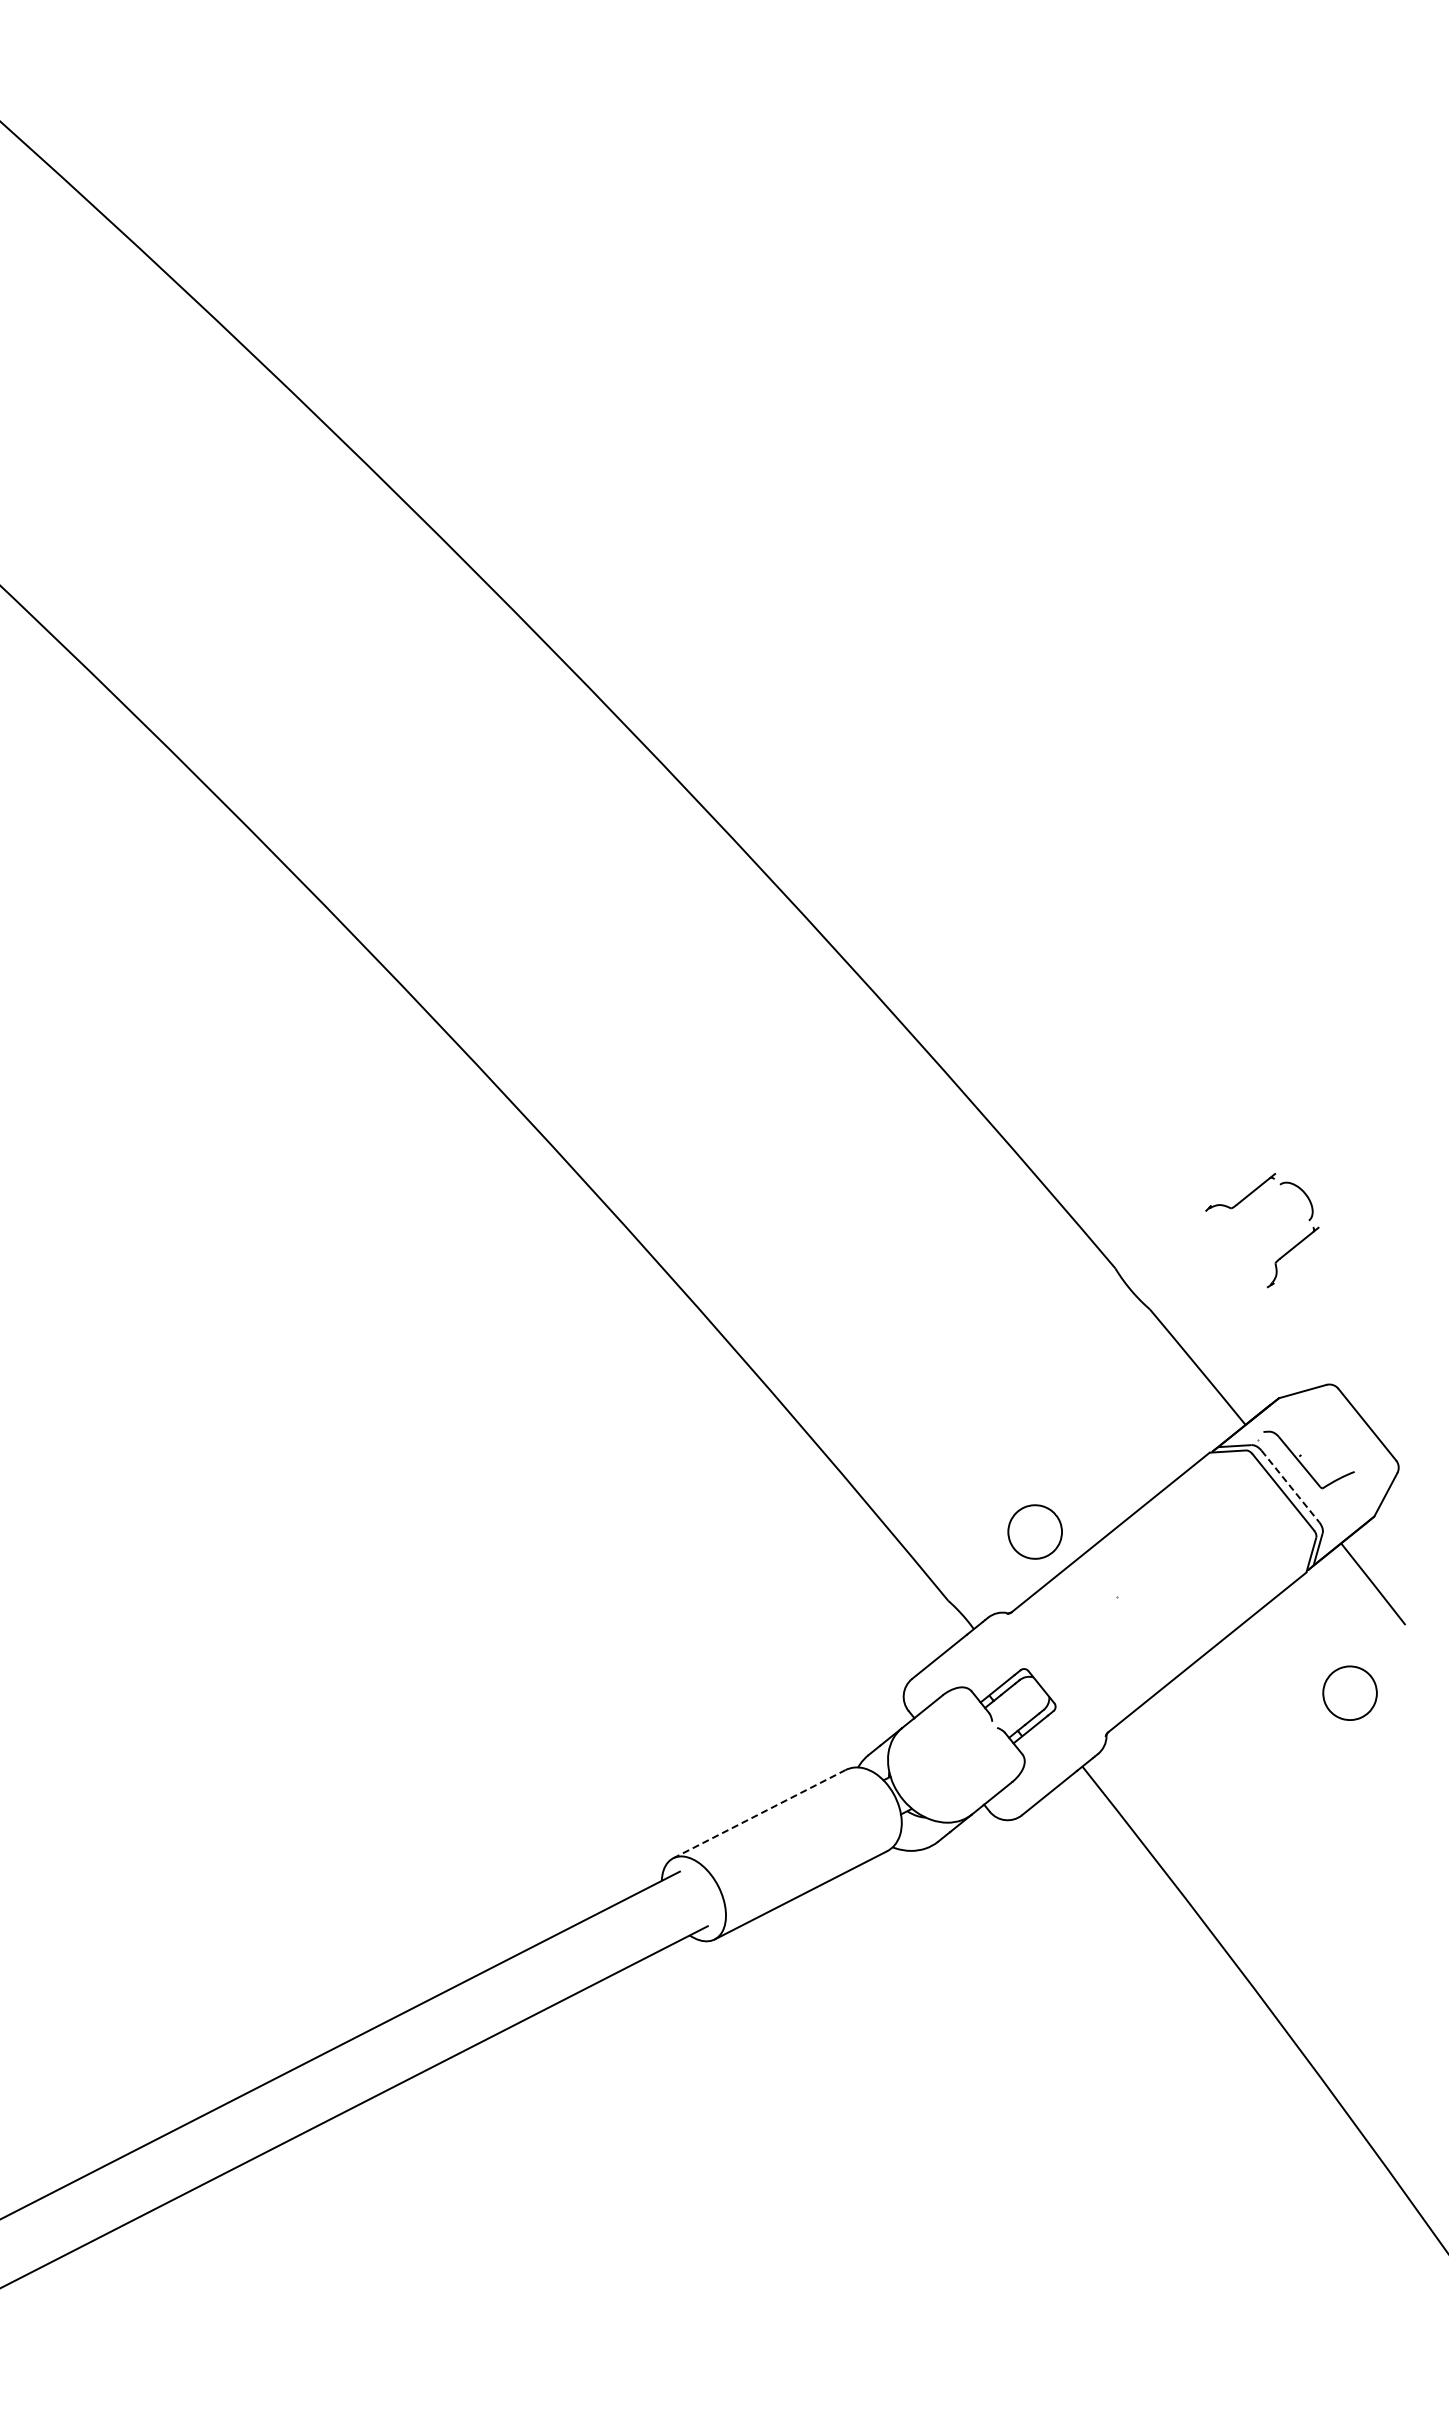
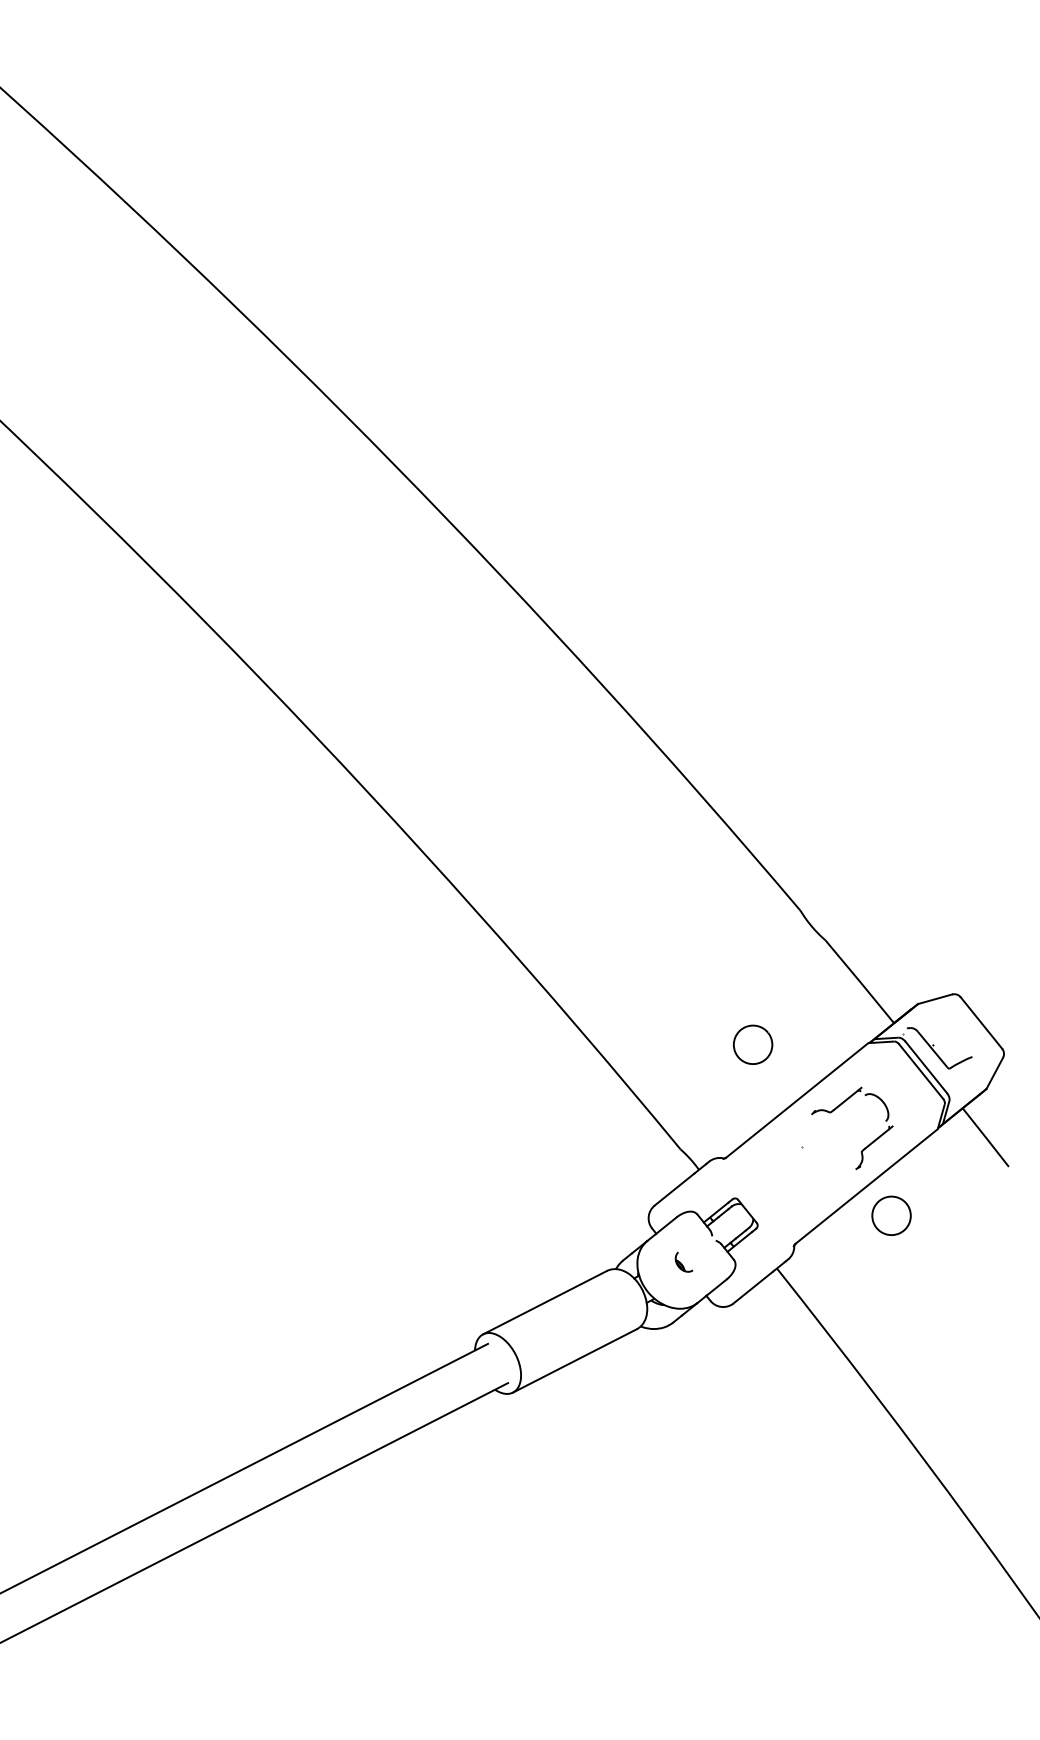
part: (1284, 1253) -> (868, 1144), moved
line: (1290, 1486) -> (926, 1067), dashed -> solid
part: (1034, 1531) -> (752, 1044), moved
part: (1349, 1692) -> (891, 1215), moved
part: (952, 1757) -> (683, 1261), added
line: (759, 1814) -> (545, 1302), dashed -> solid

